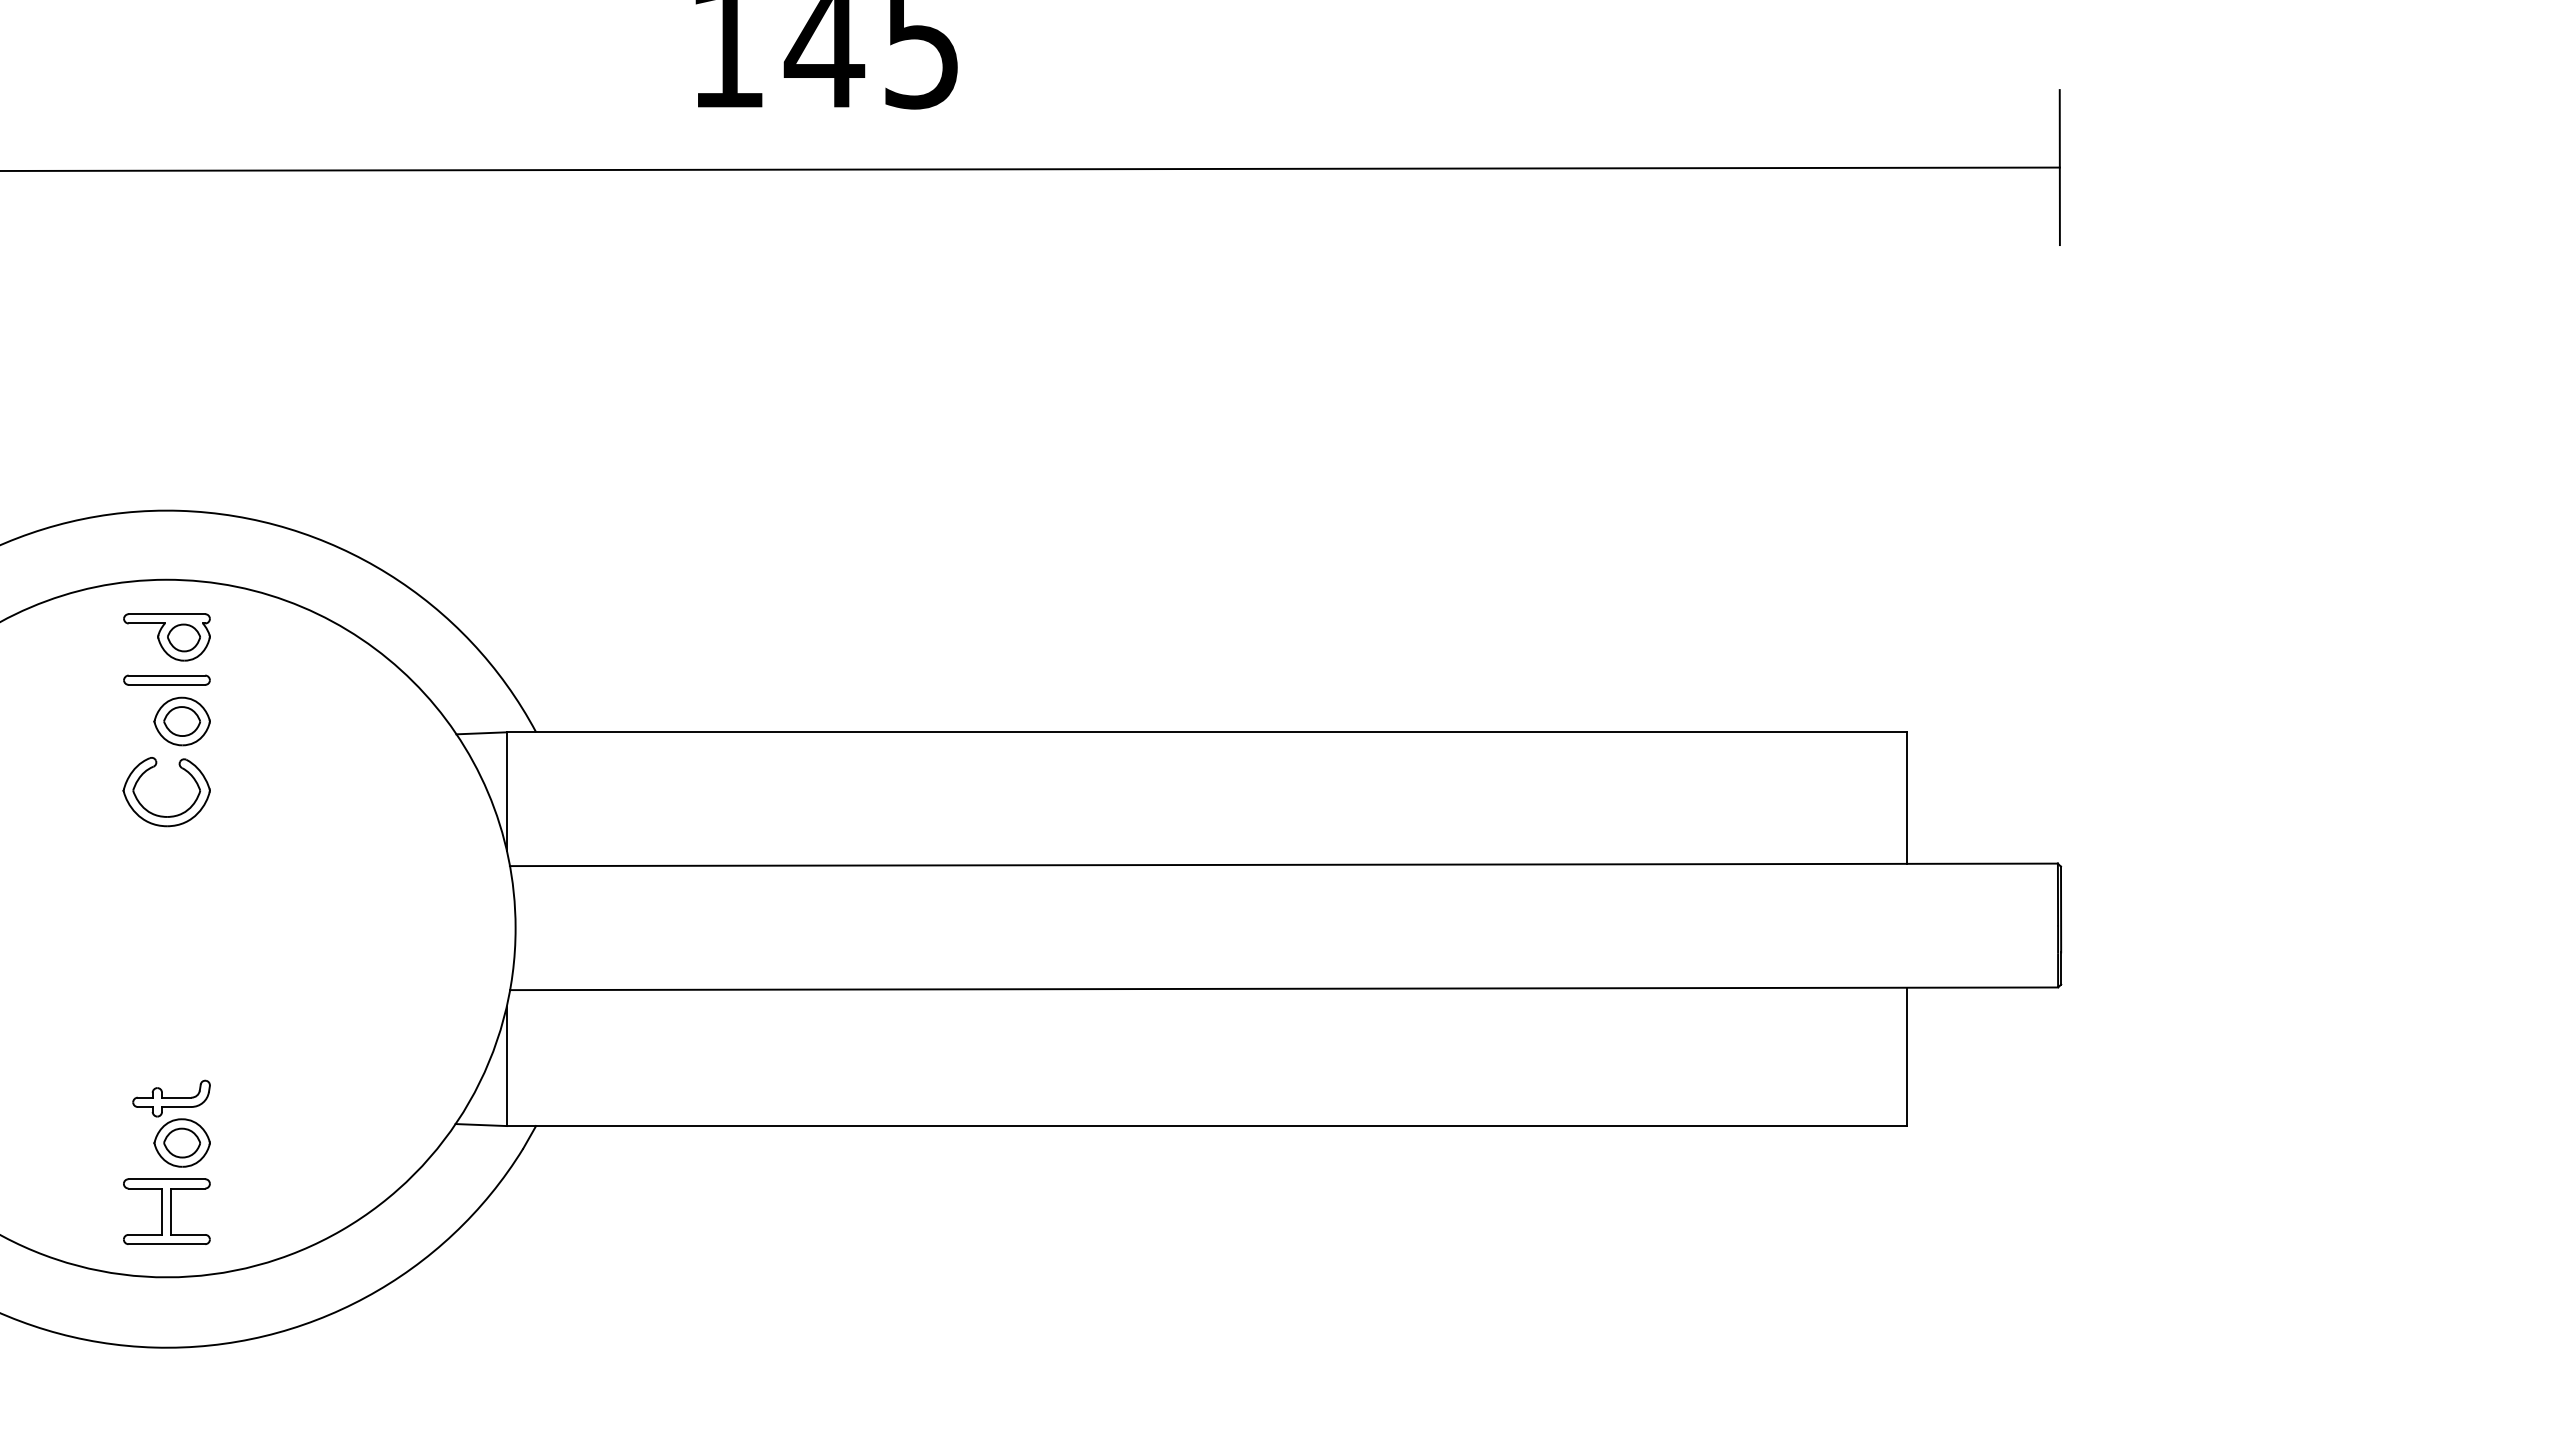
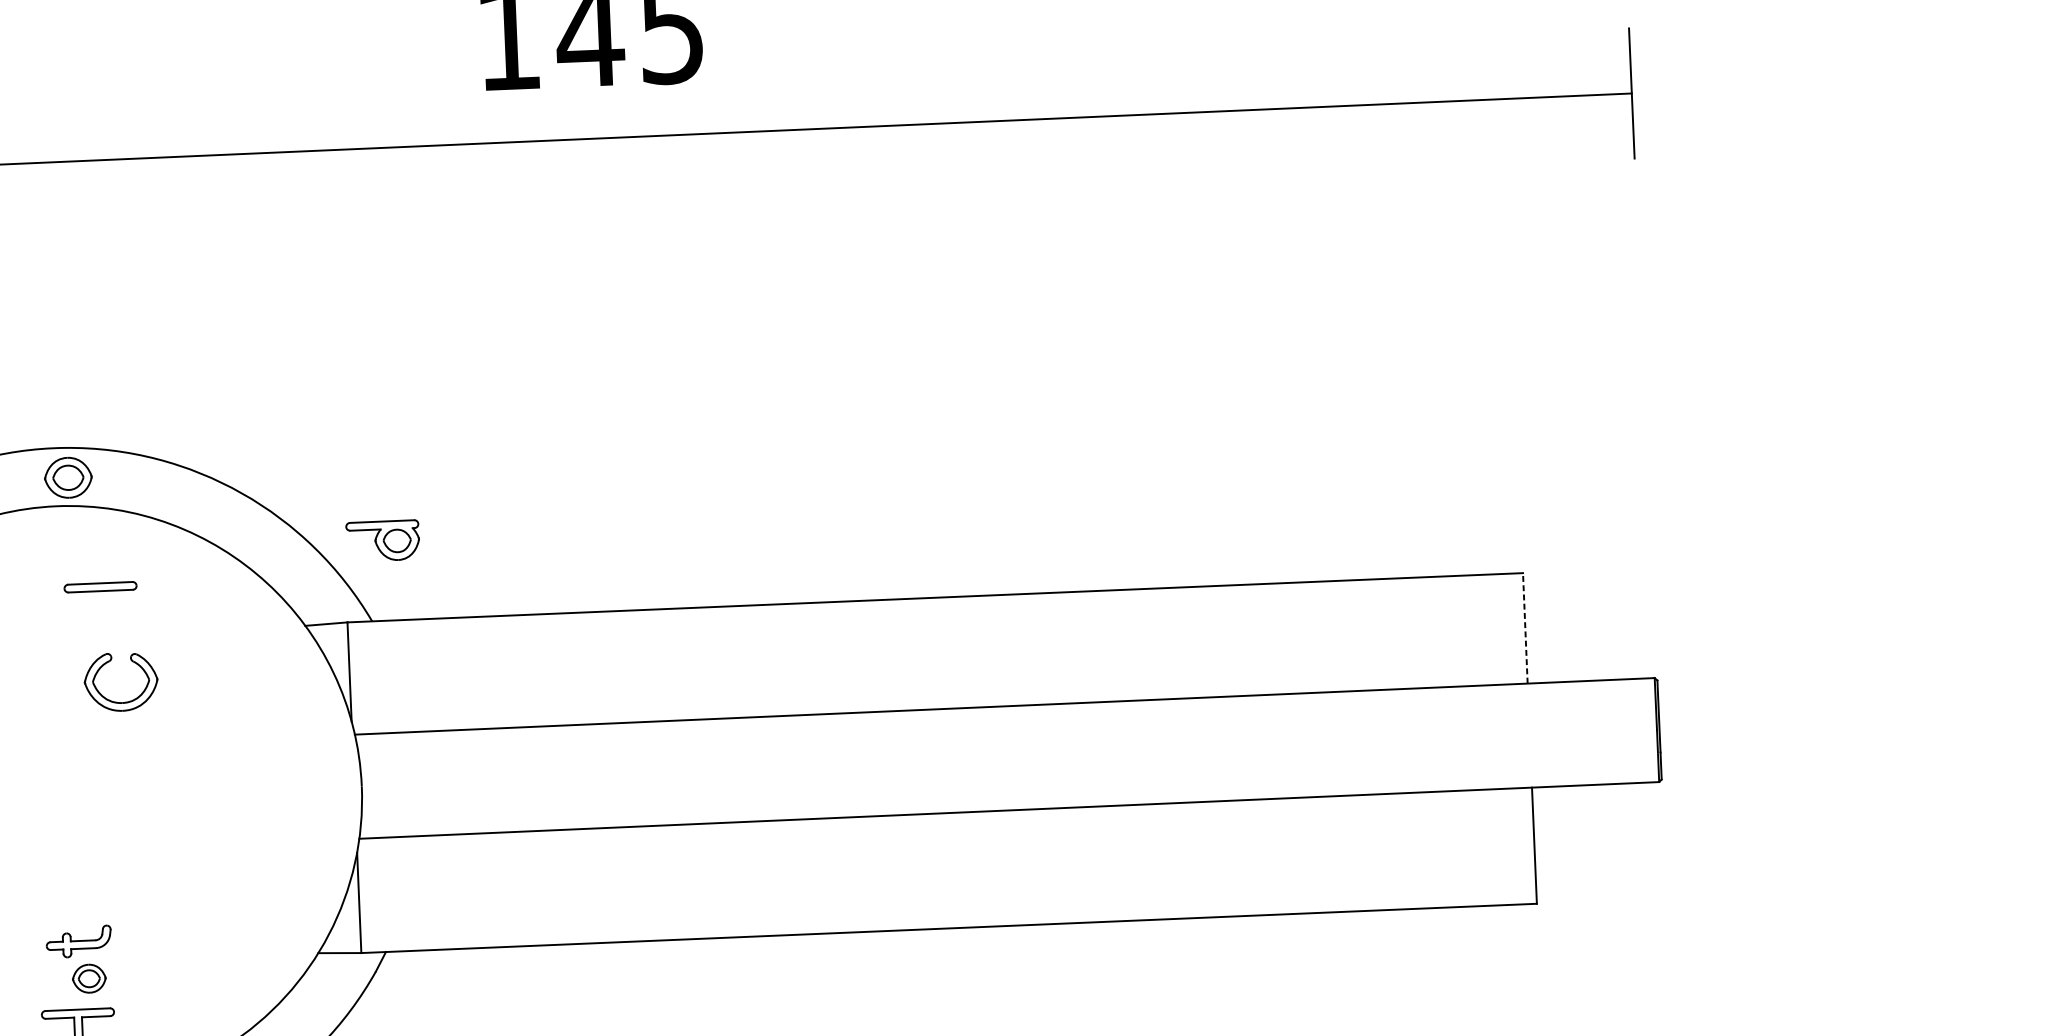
part: (166, 637) -> (382, 541), moved
part: (166, 679) -> (100, 586), moved
part: (181, 721) -> (67, 477), moved
line: (1906, 798) -> (1525, 628), solid -> dashed
part: (163, 815) -> (119, 701), moved
part: (181, 1142) -> (88, 978), size x0.7

